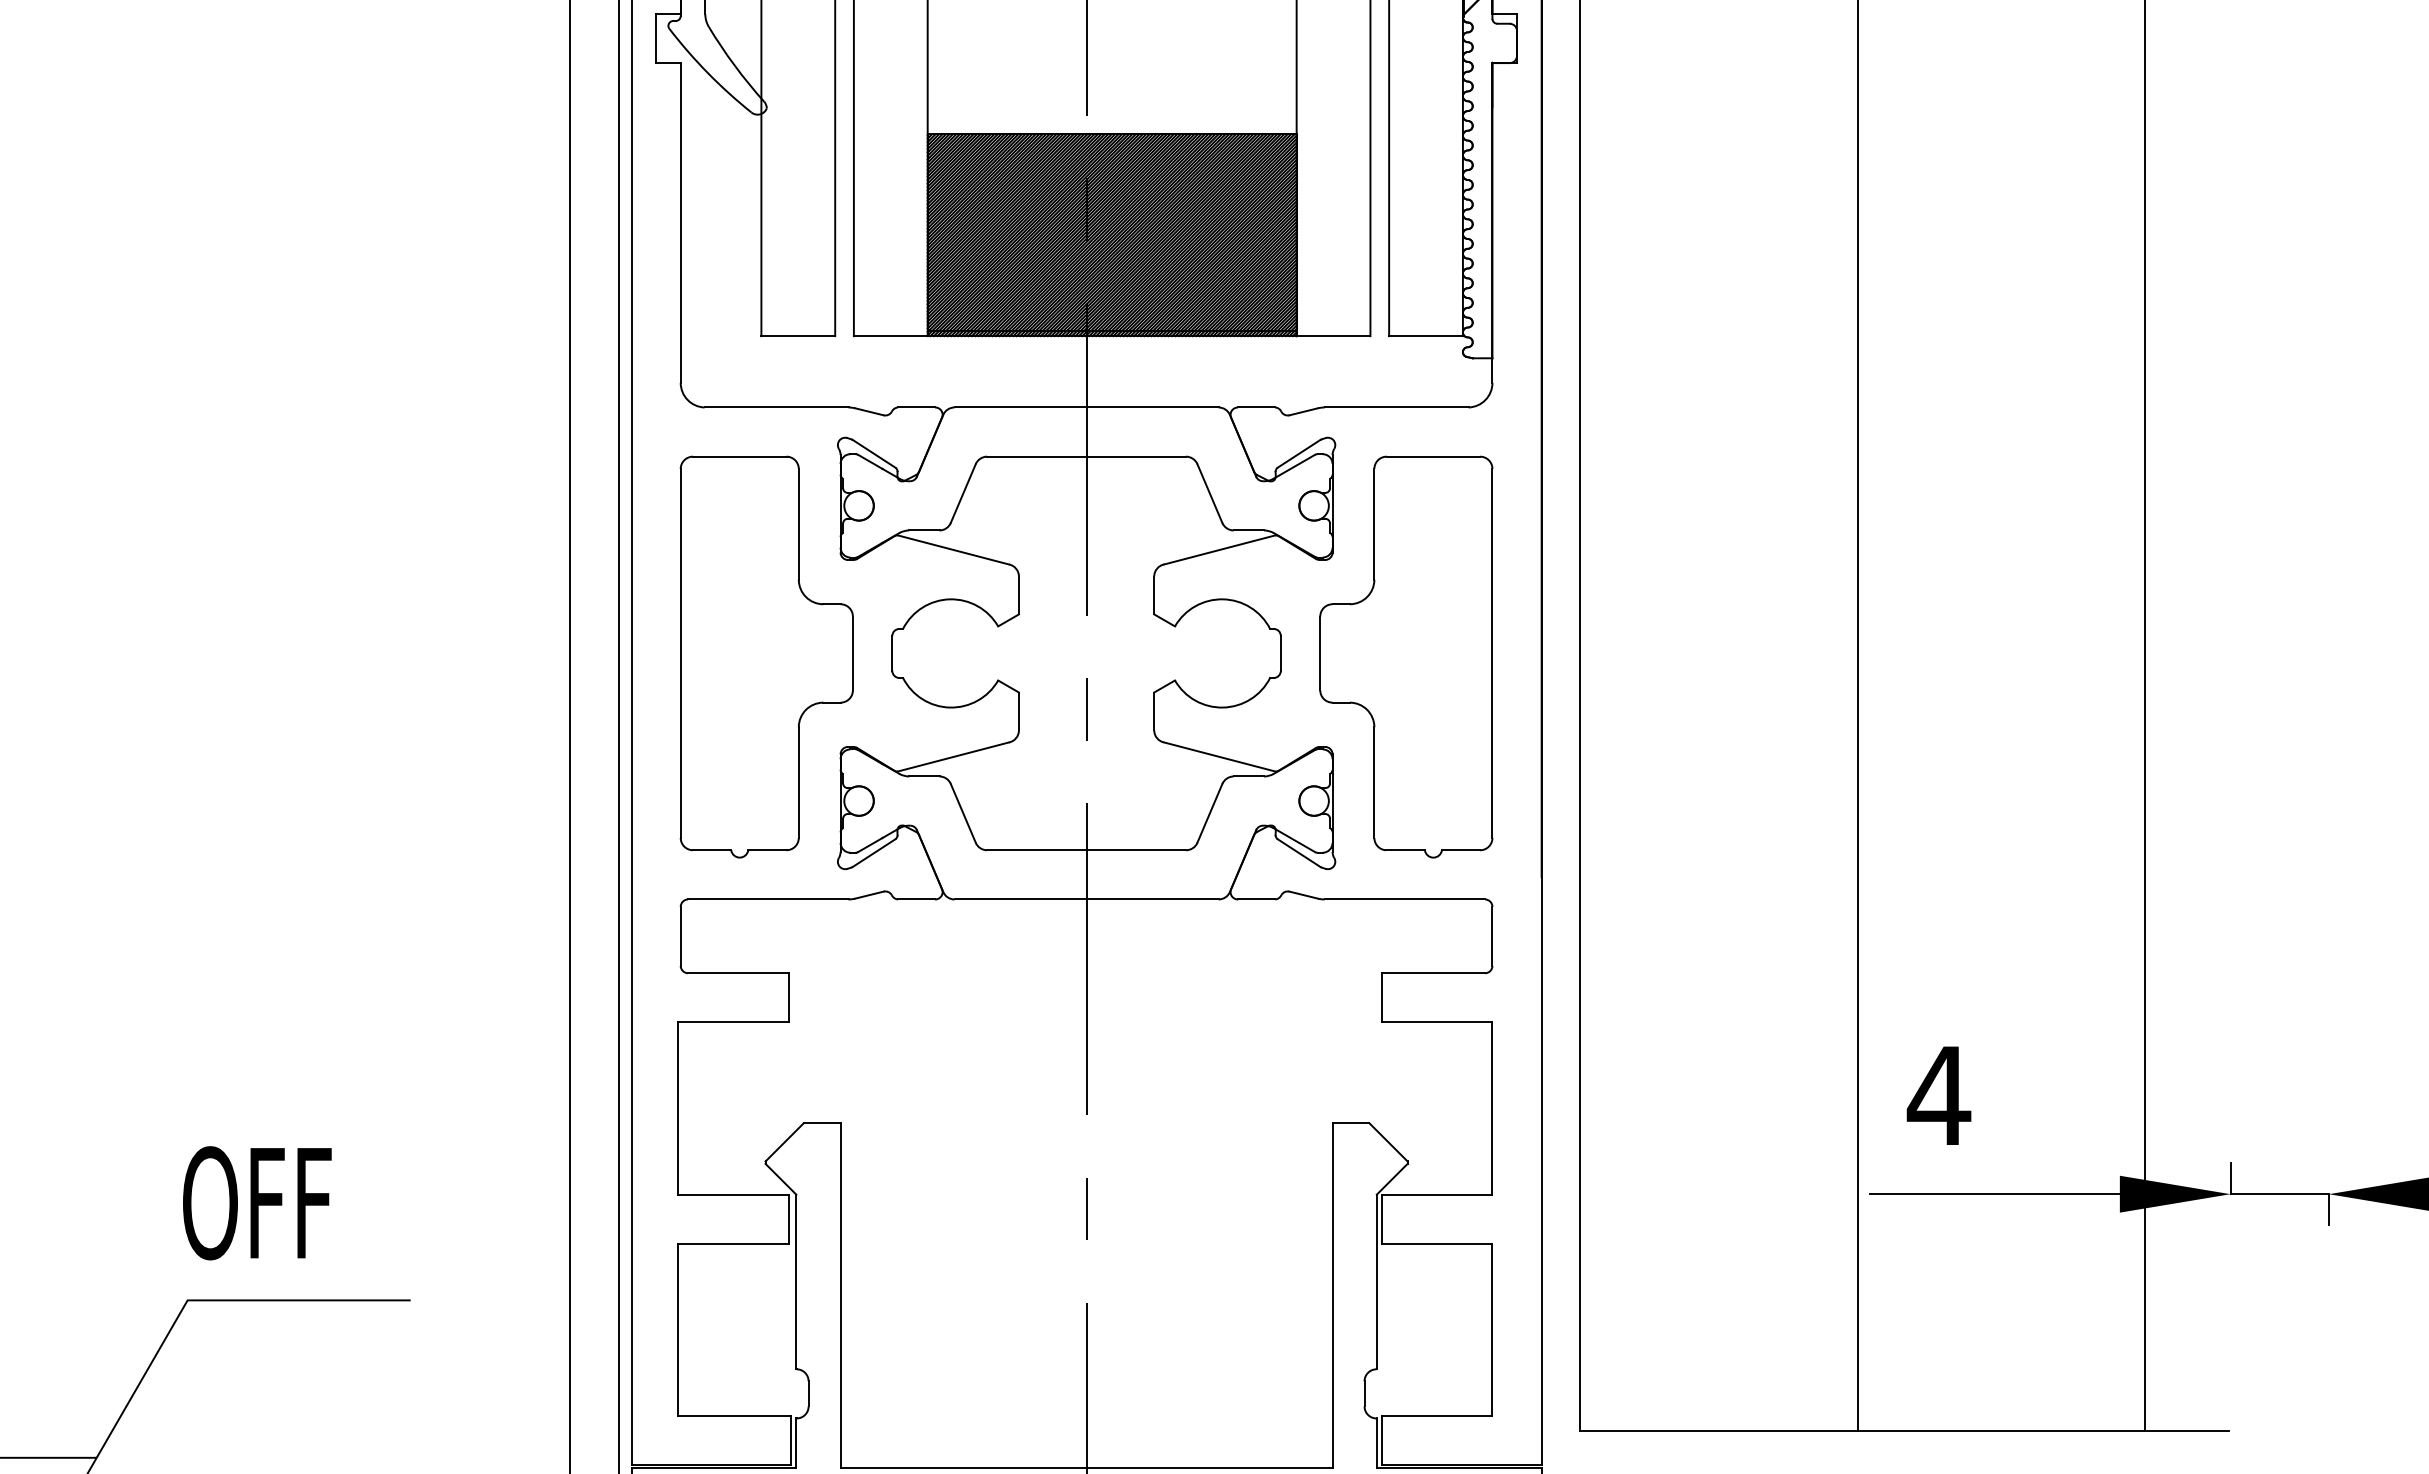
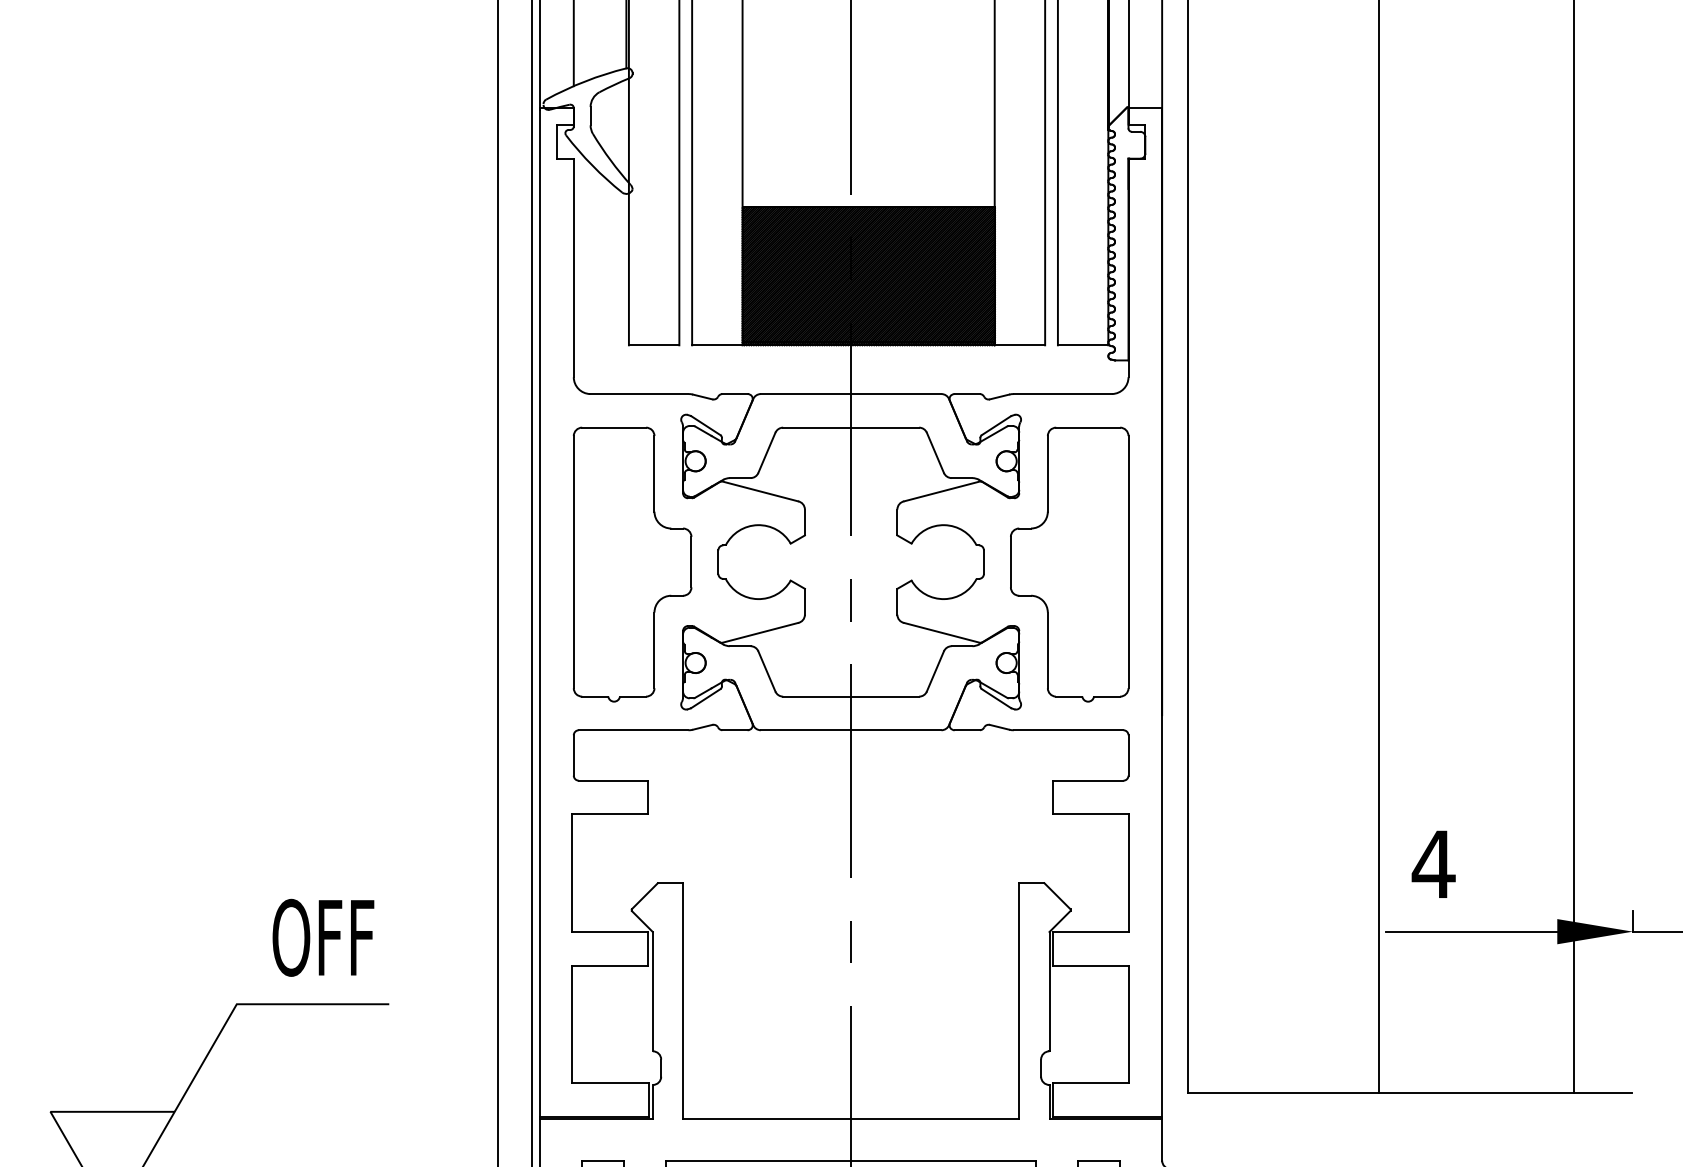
text: (257, 1202) -> (323, 937), moved

